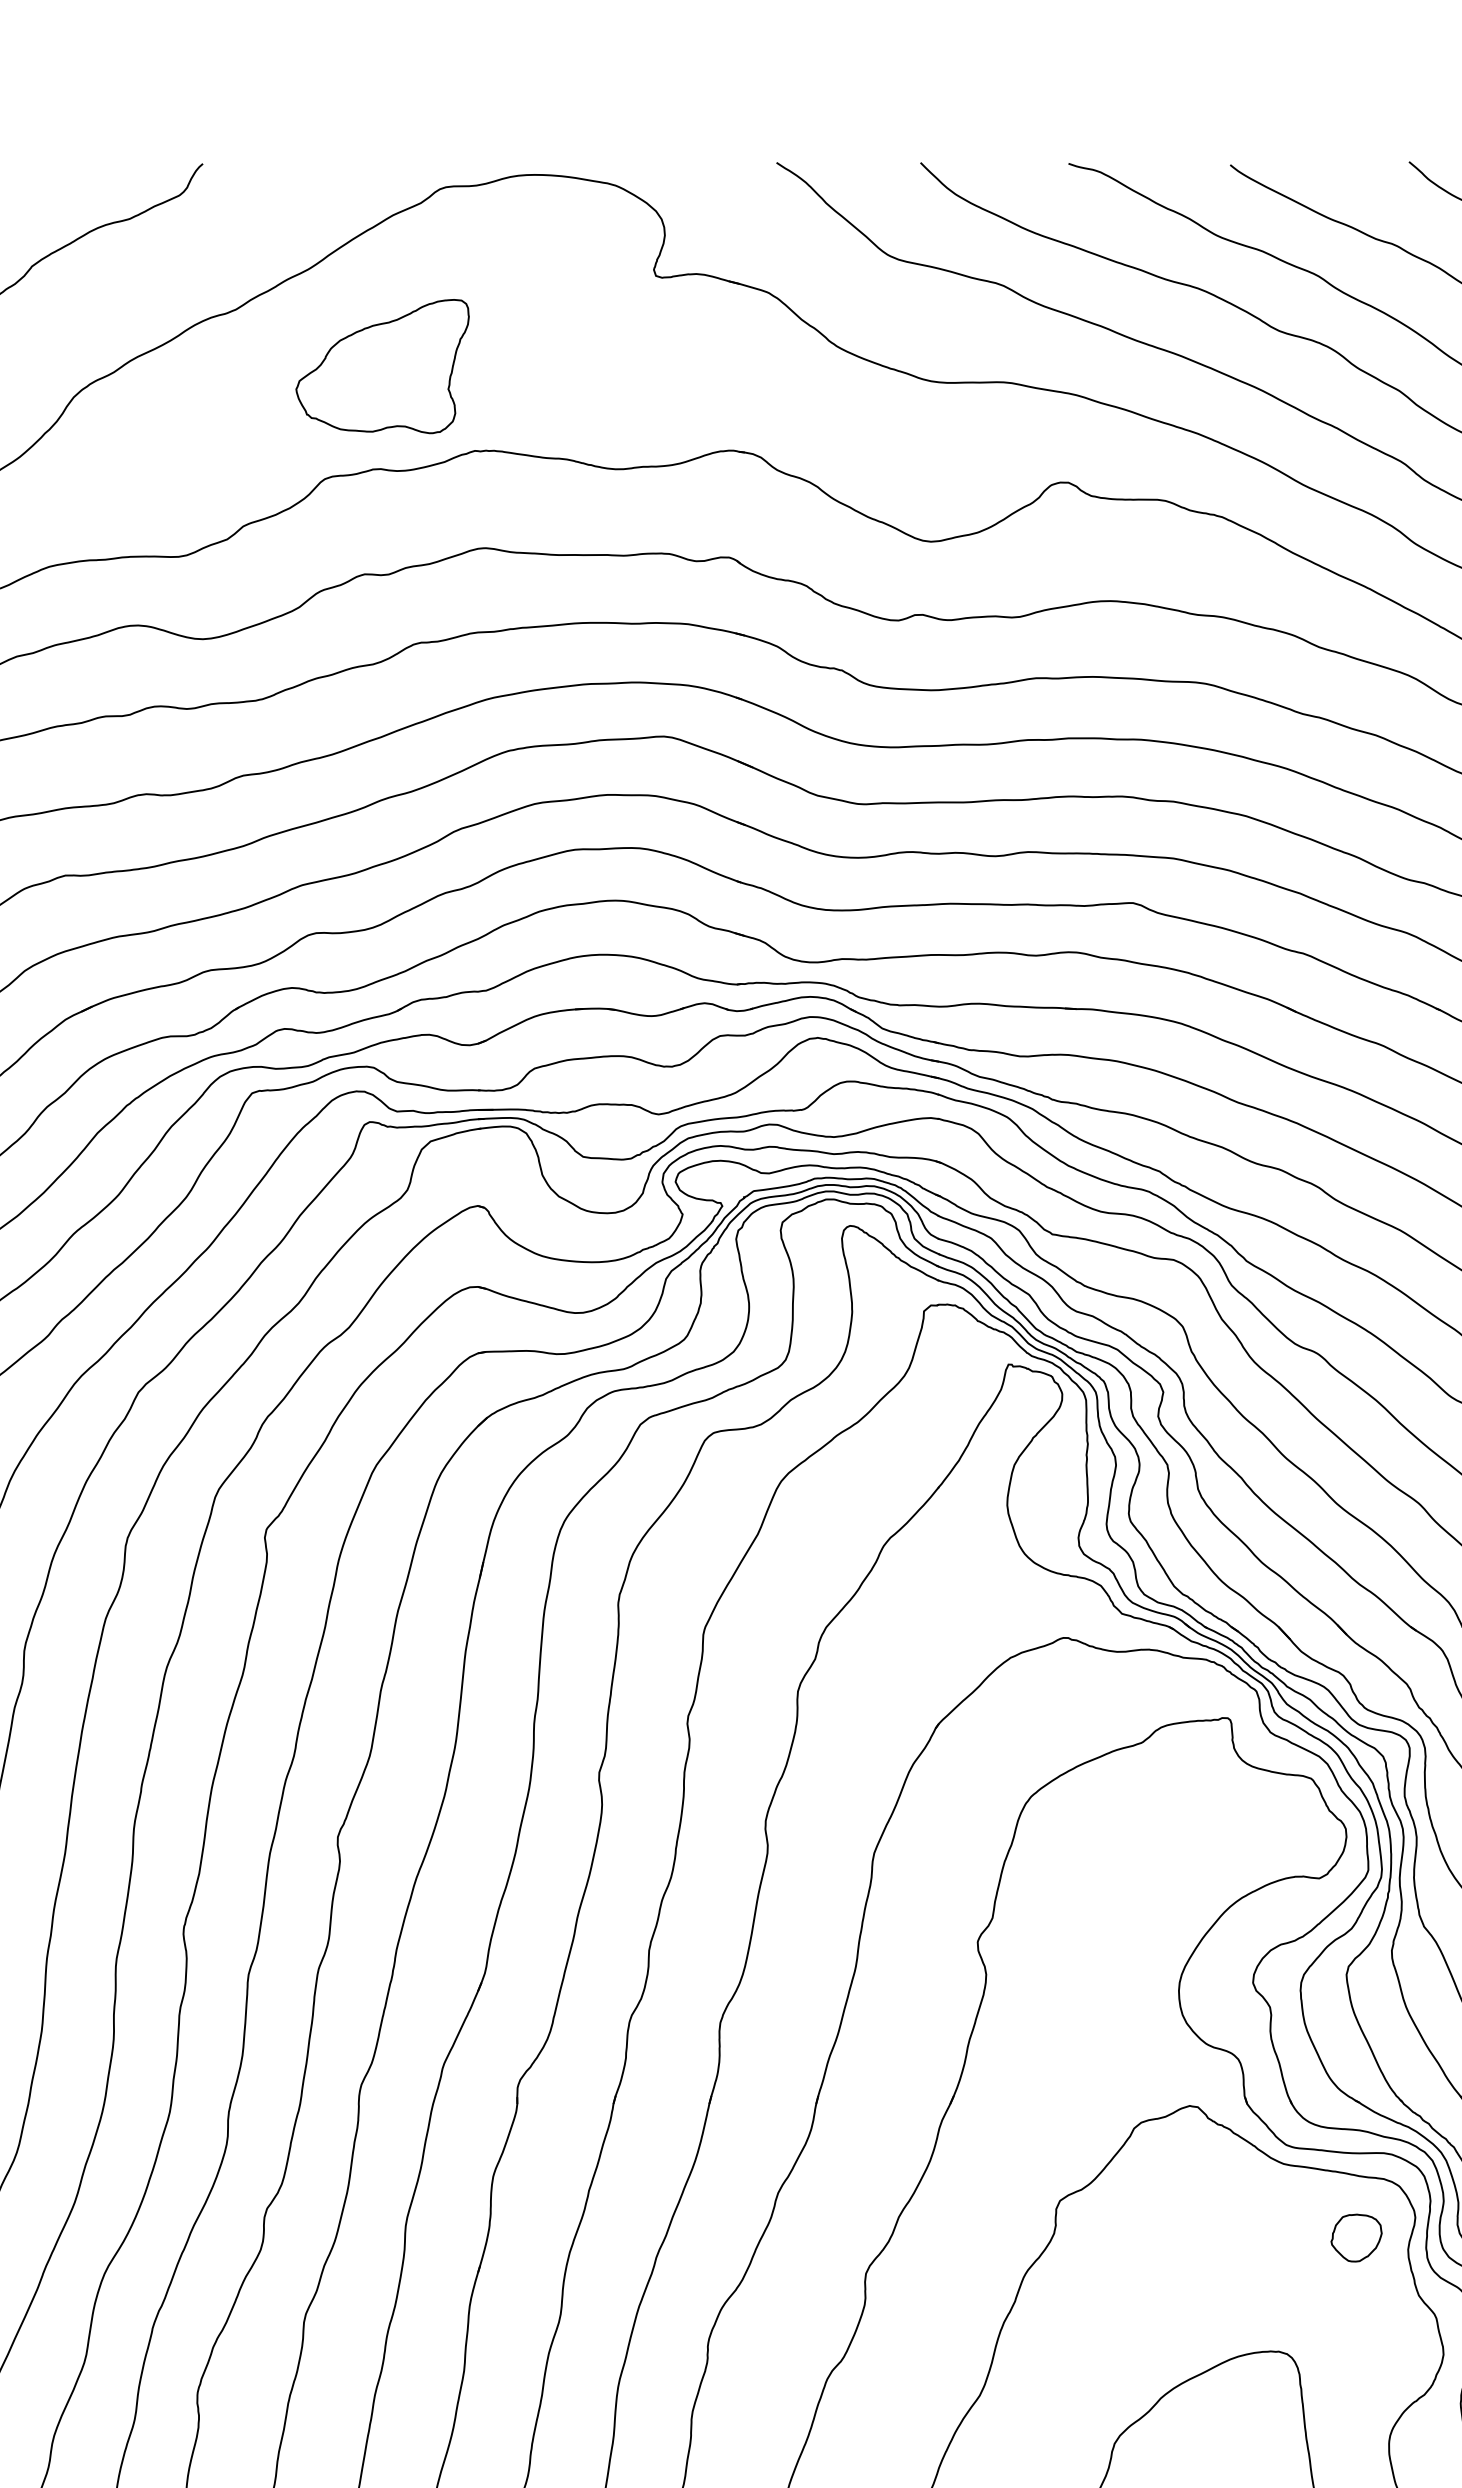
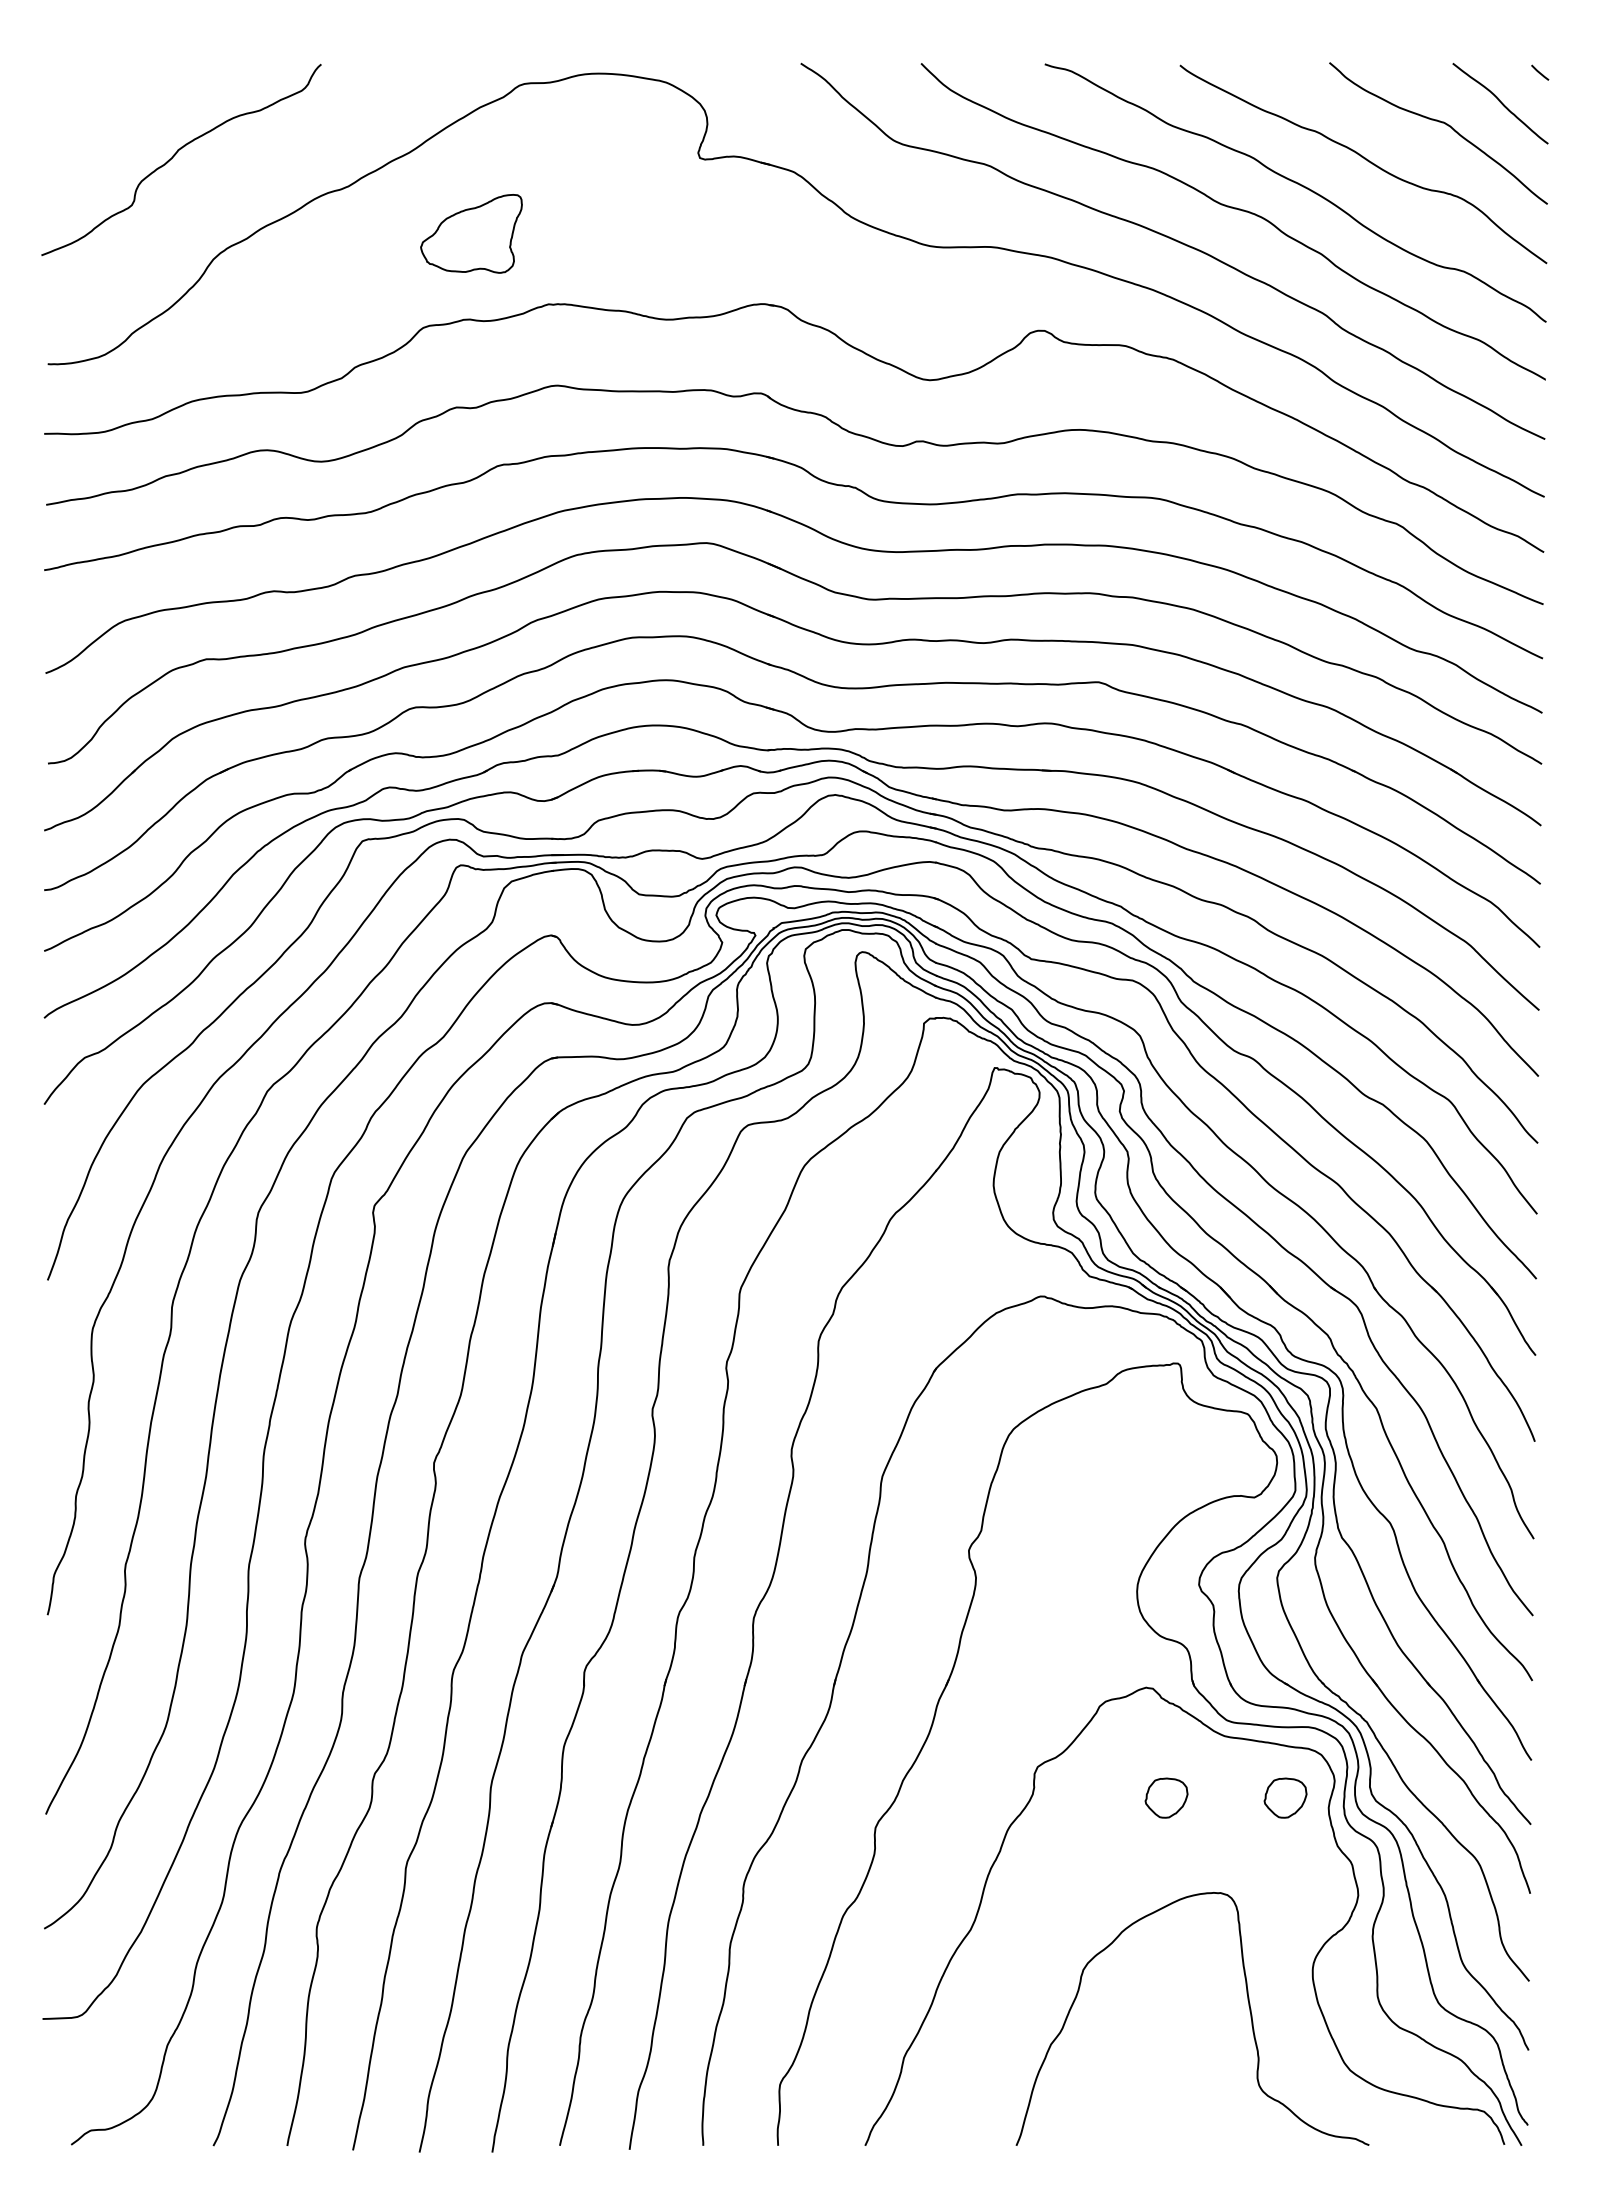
part: (382, 366) -> (471, 233), size x0.7
part: (1214, 2237) -> (1166, 1797), added

